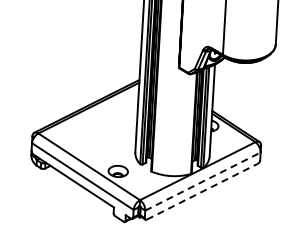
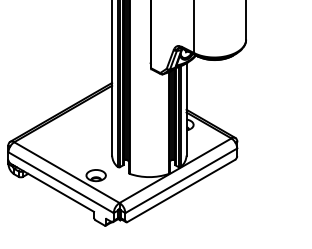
line: (203, 181) -> (181, 180), dashed -> solid
line: (202, 191) -> (181, 190), dashed -> solid

